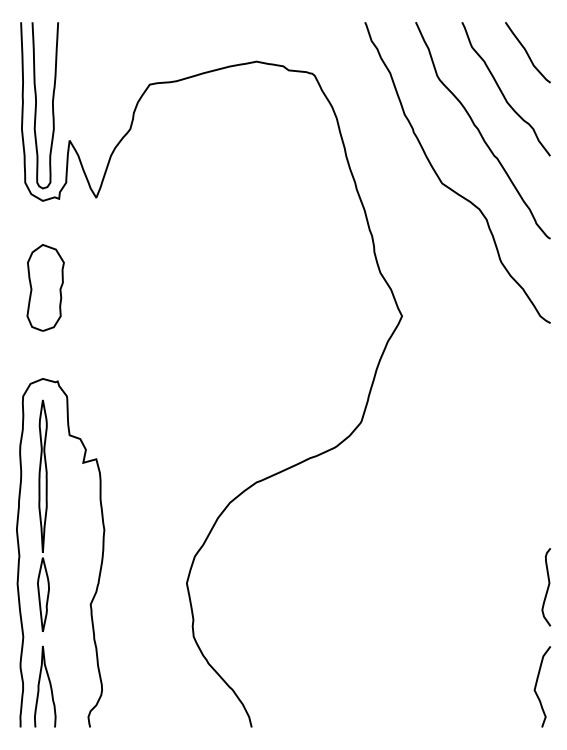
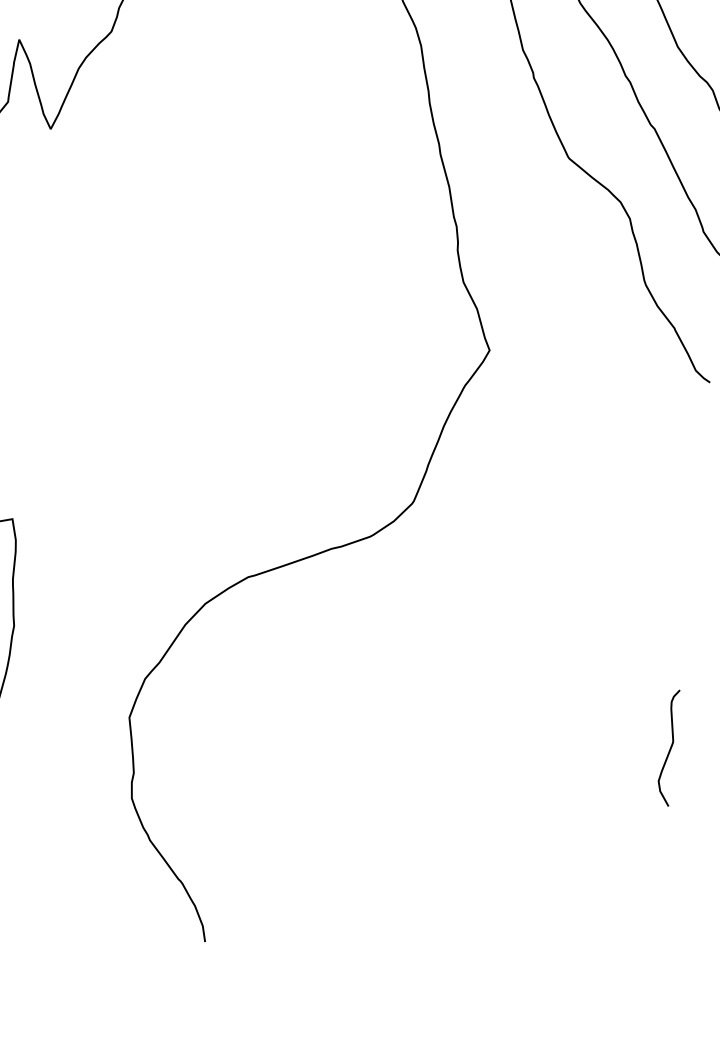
curve: (547, 587) -> (669, 748), moved
curve: (537, 683) -> (637, 918), removed

